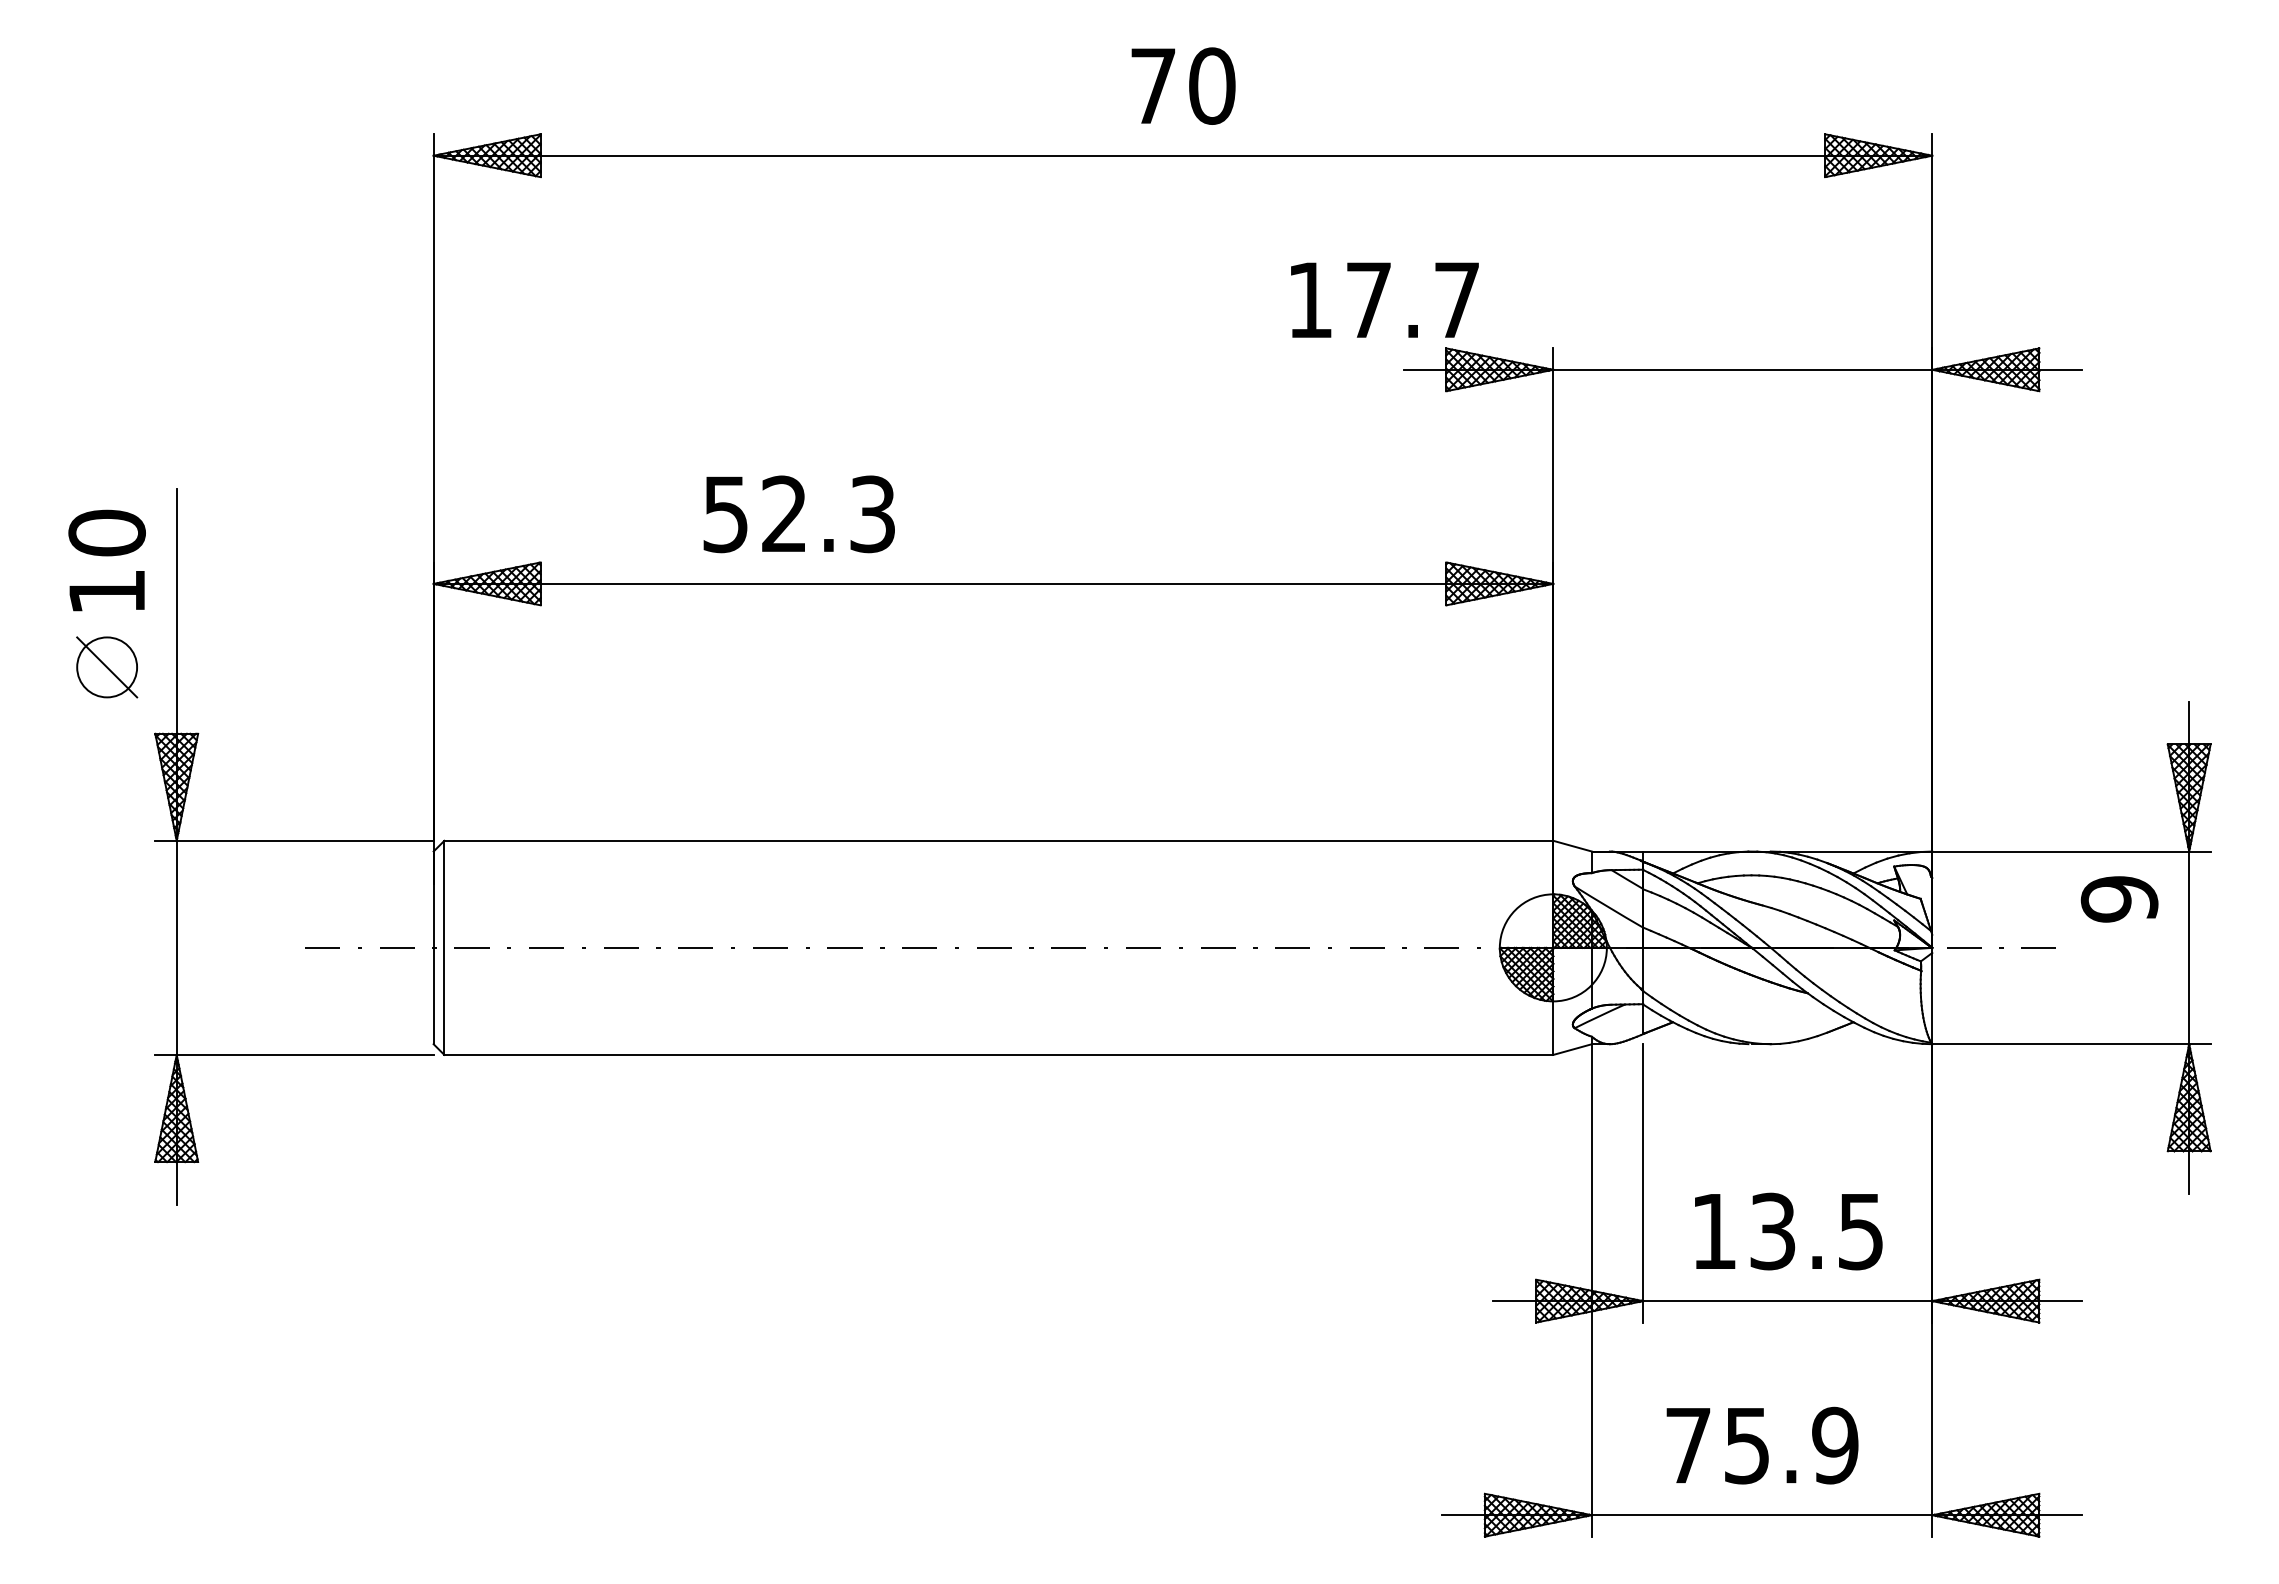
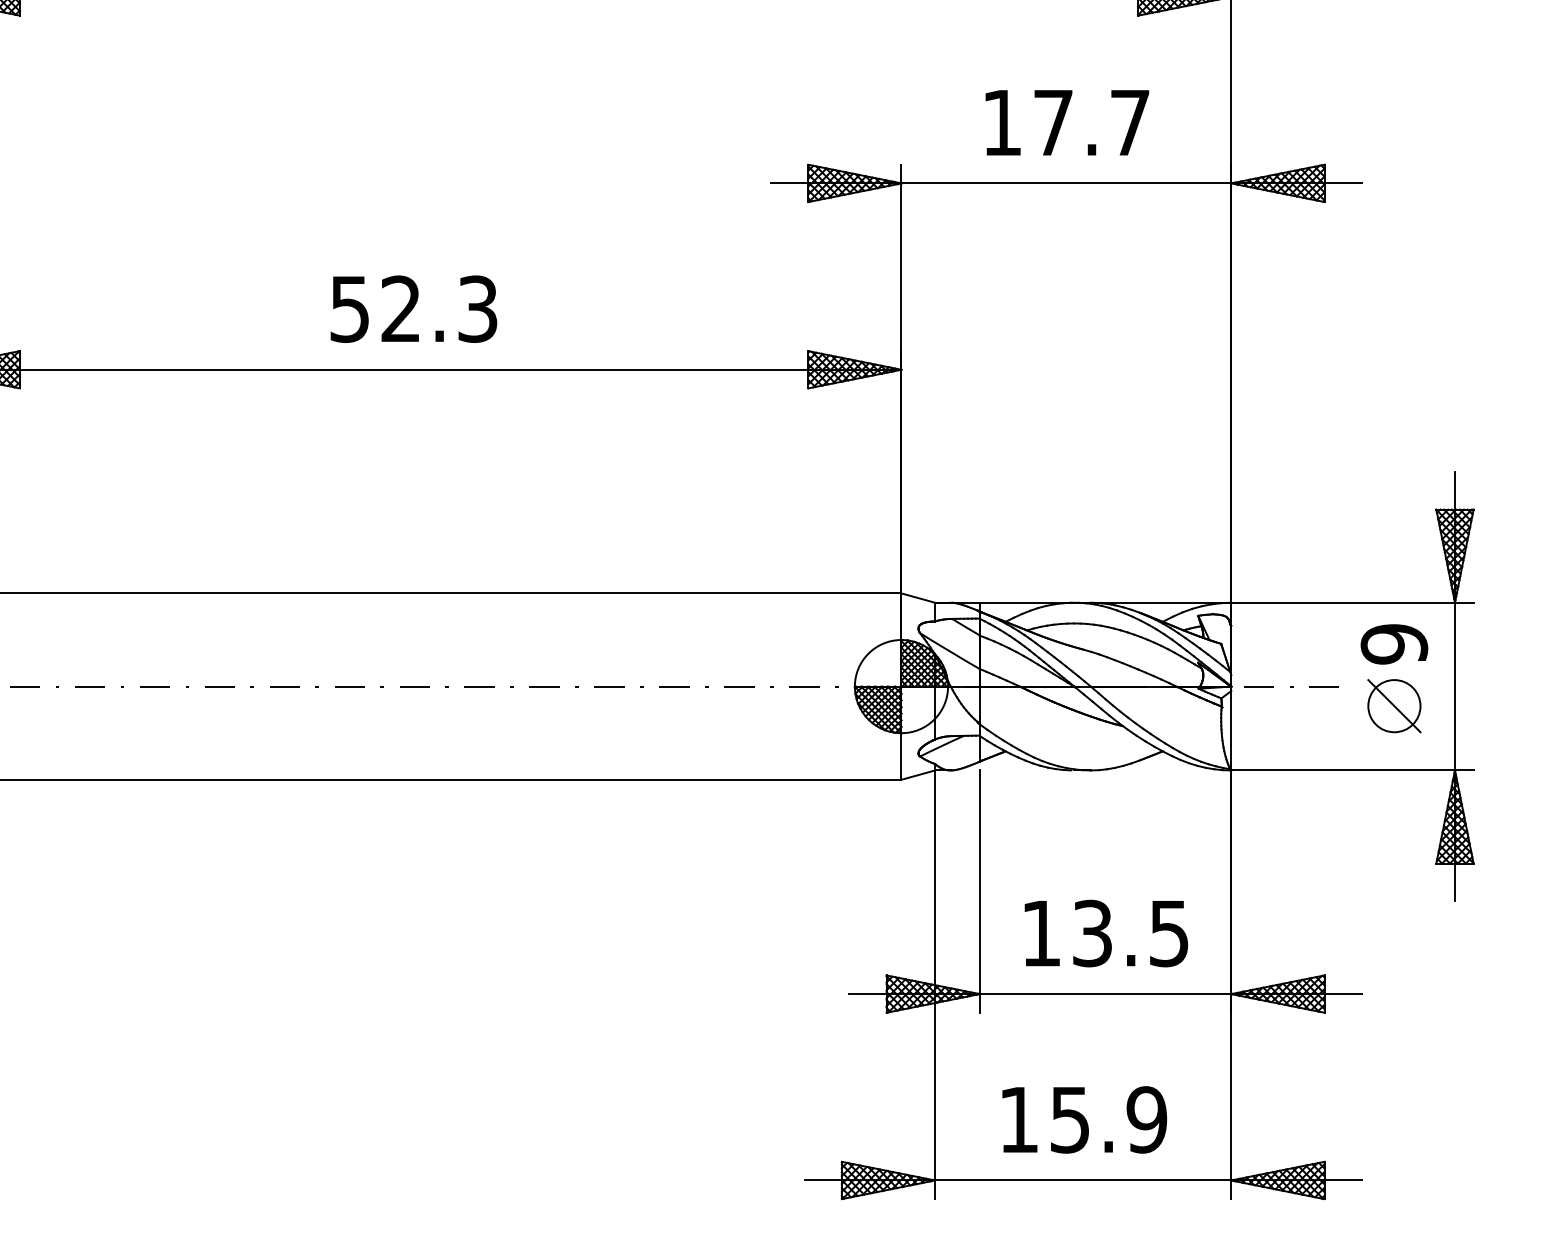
text: (1384, 299) -> (1066, 122), moved
text: (798, 514) -> (413, 309), moved
part: (2119, 970) -> (1394, 706), added
text: (1688, 1445) -> (1019, 1119), 75.9 -> 15.9

